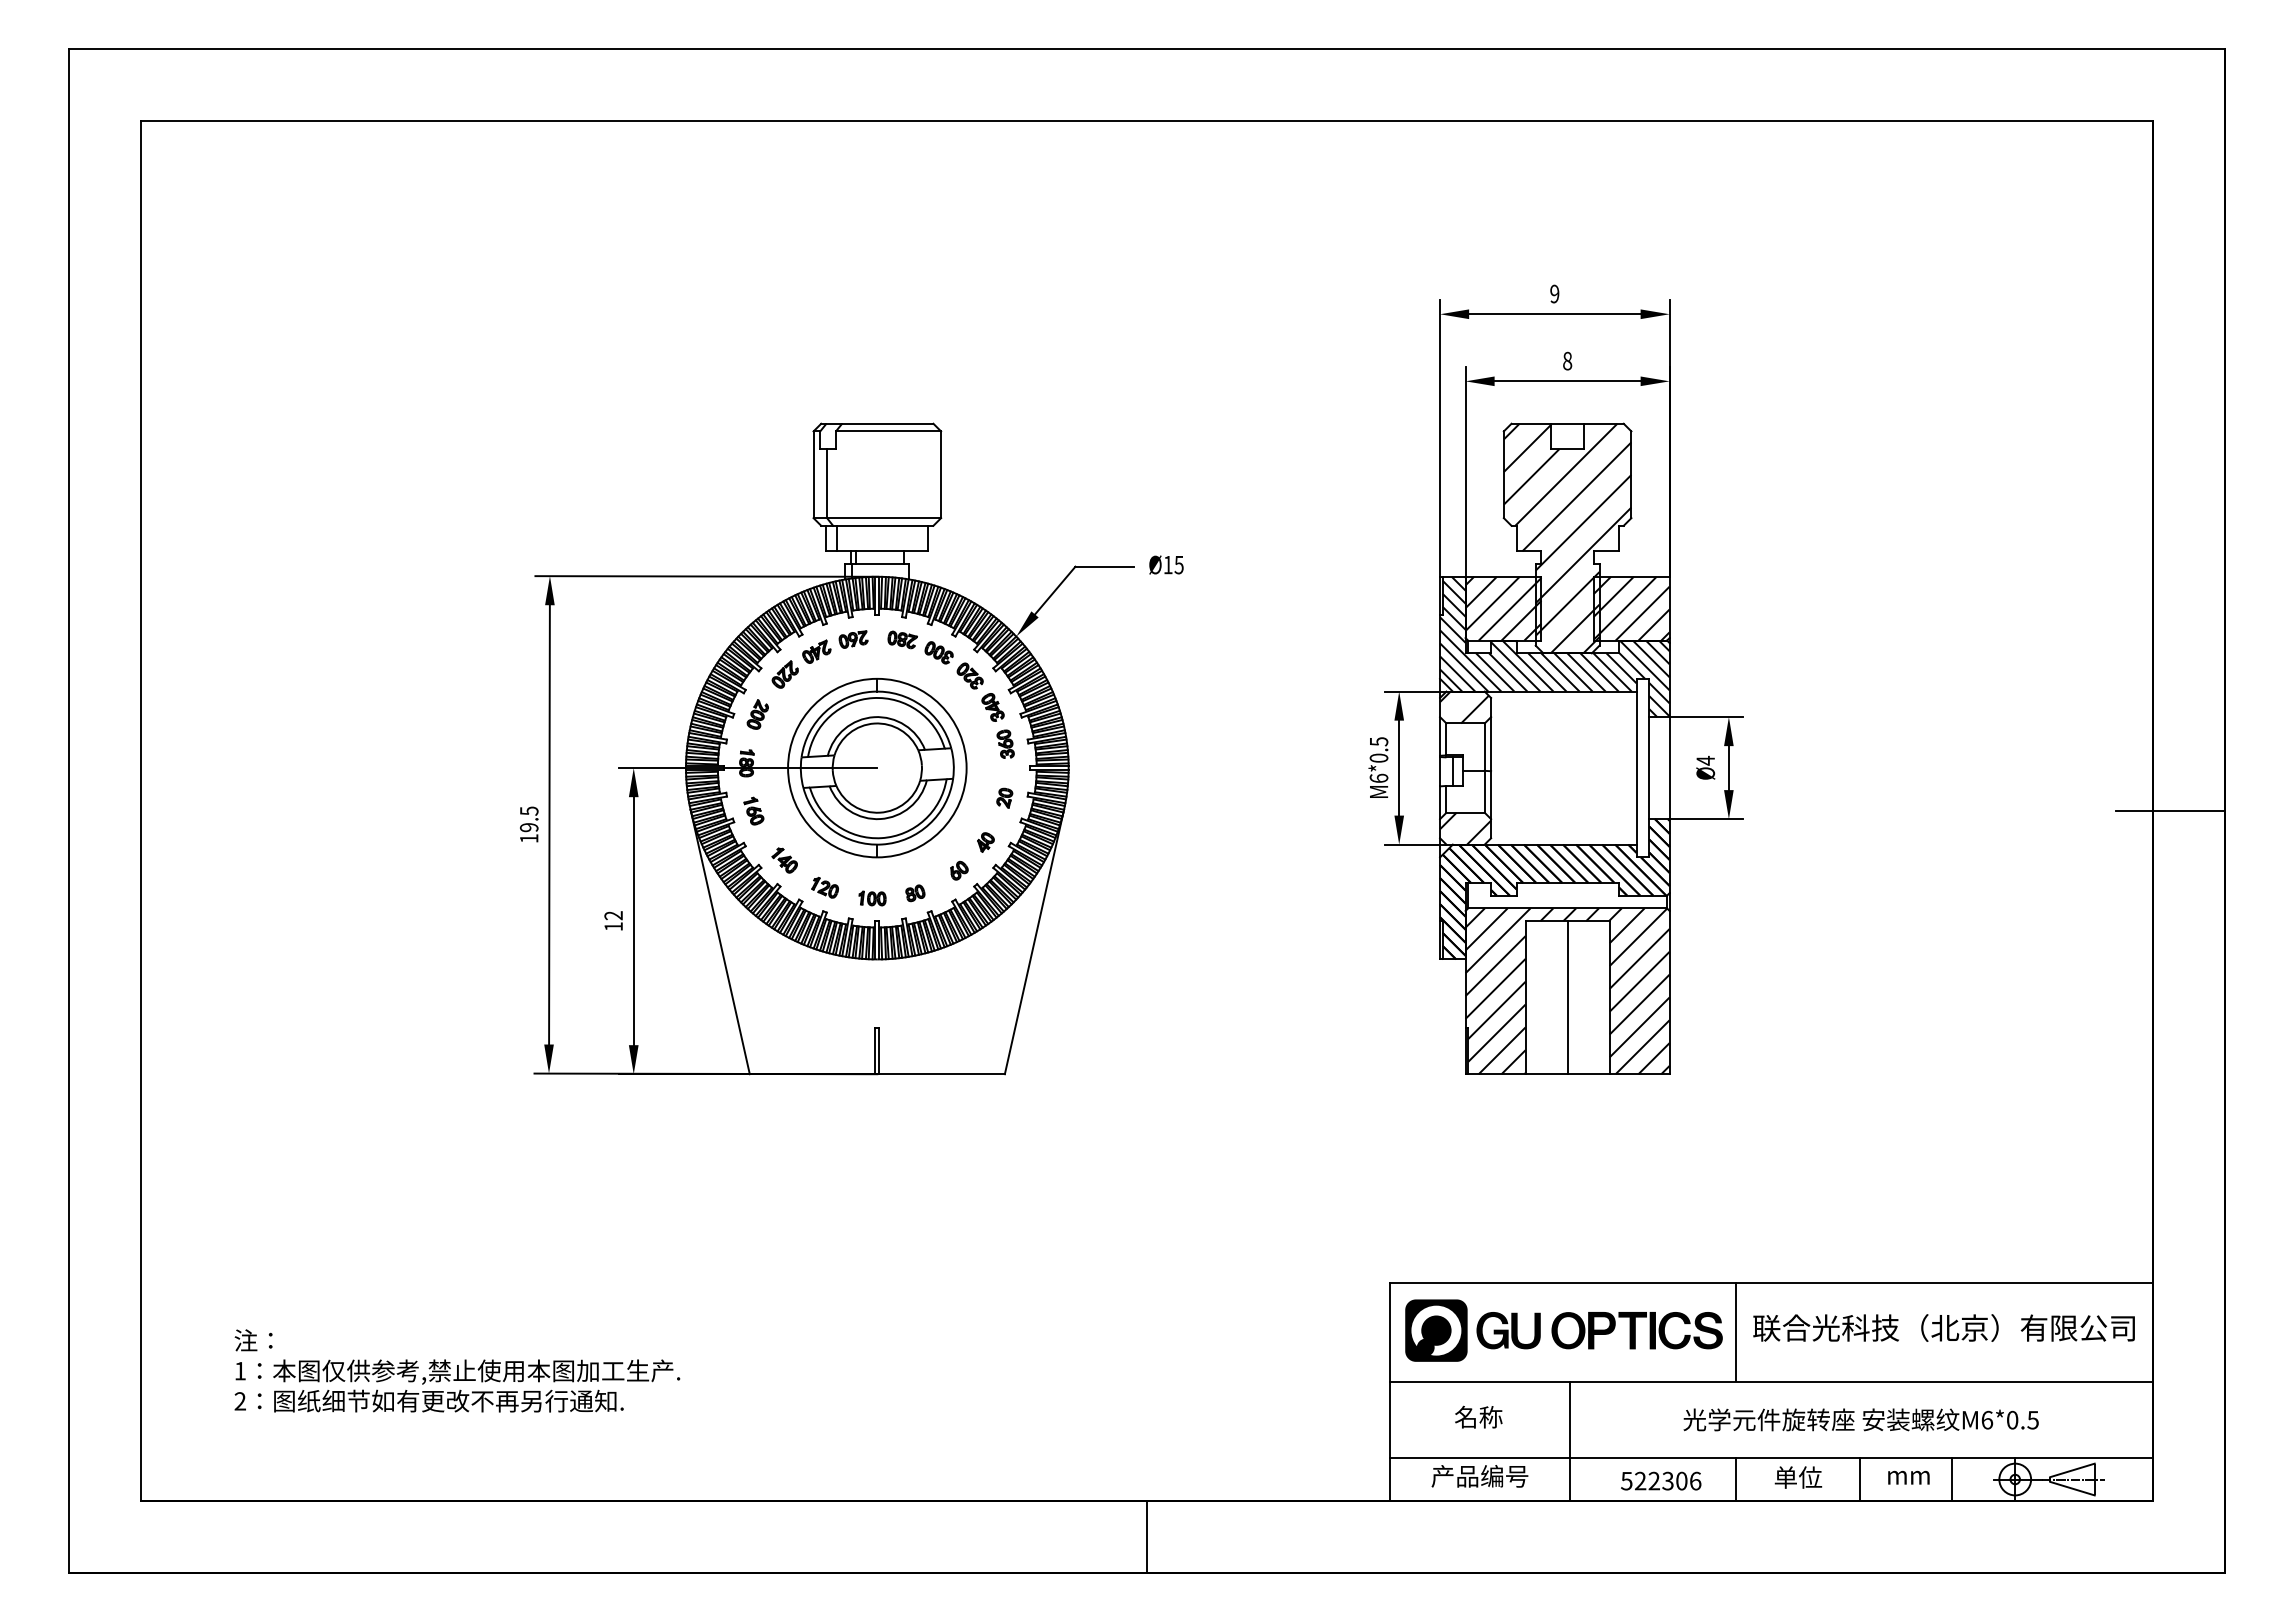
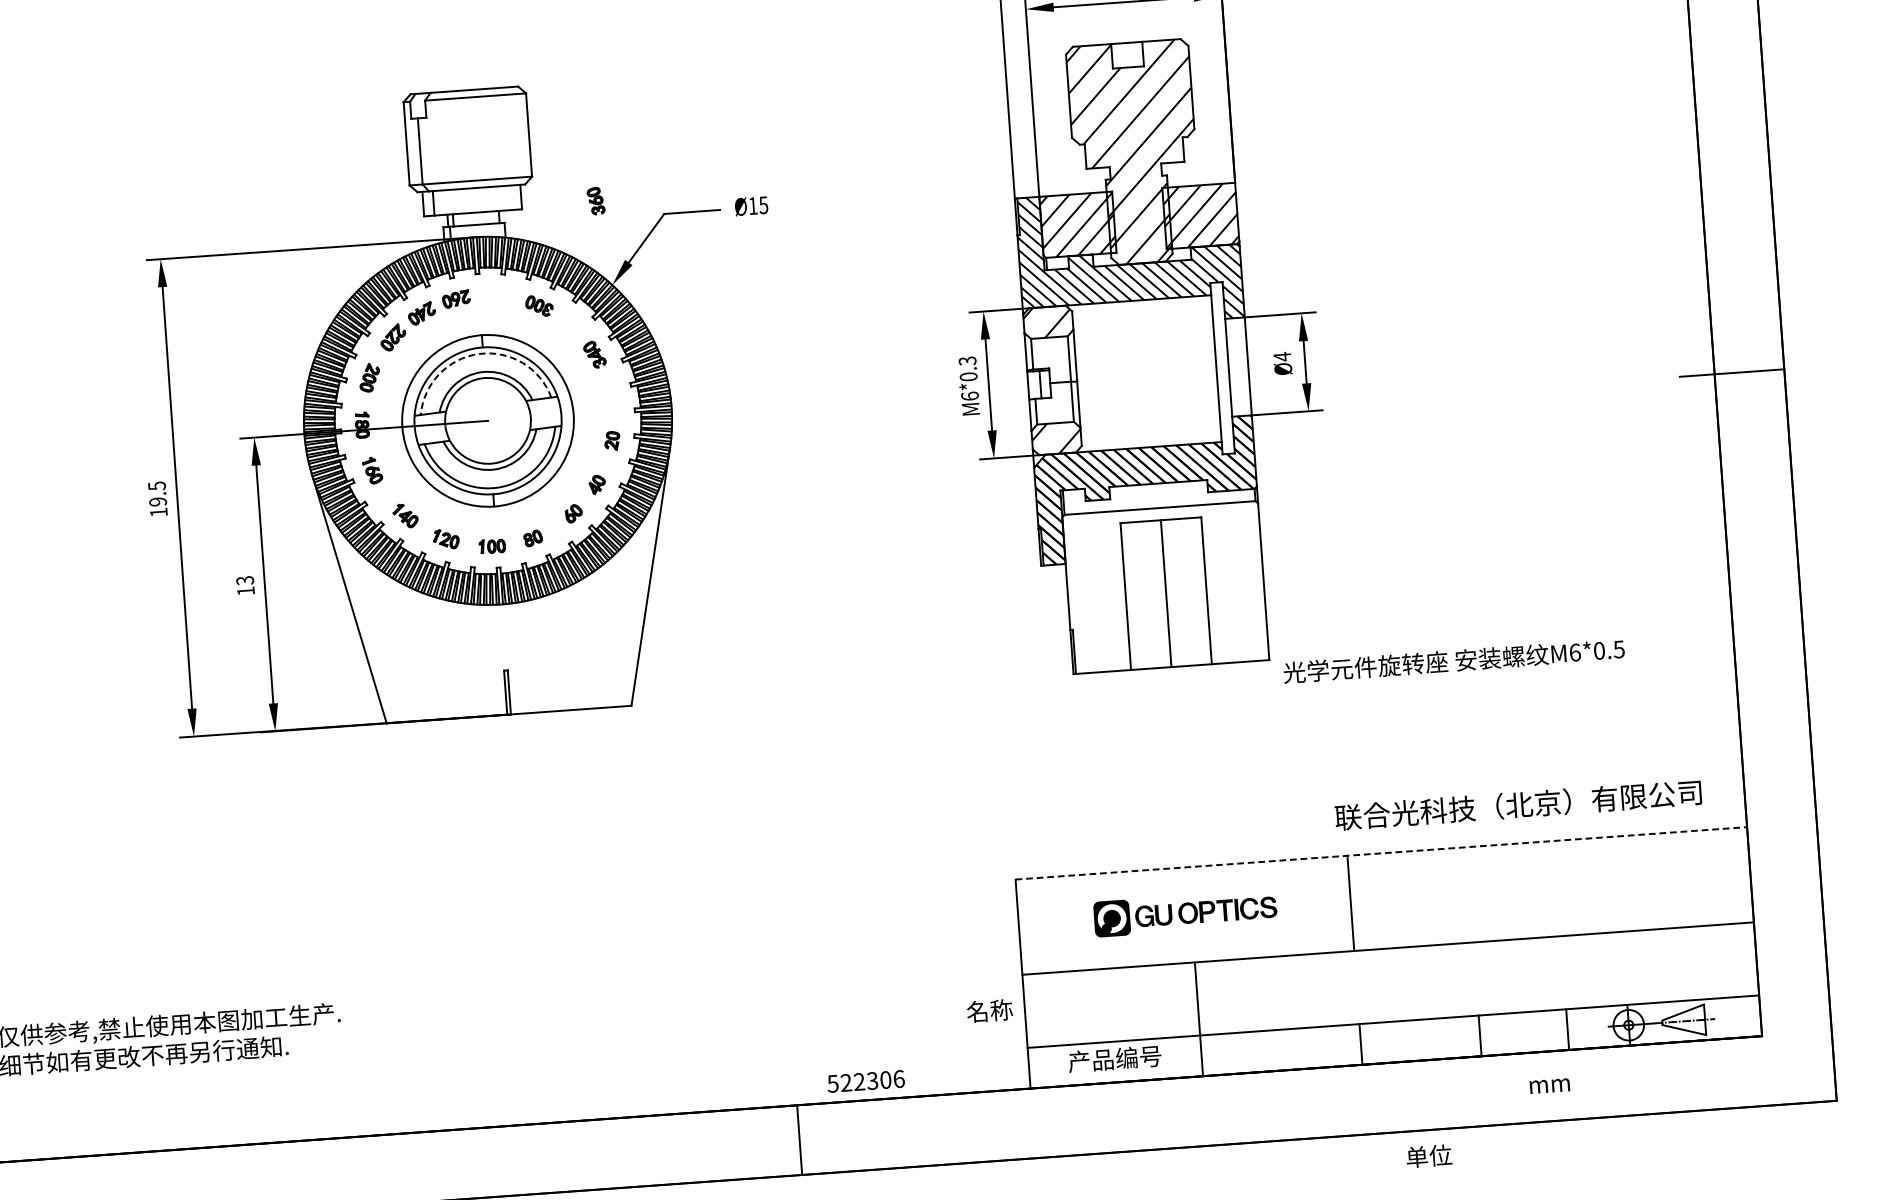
part: (902, 639) -> (503, 295), removed
part: (969, 675) -> (570, 325), removed
arc: (873, 698) -> (479, 354), solid -> dashed
text: (1378, 741) -> (967, 360), M6*0.5 -> M6*0.3
part: (1005, 743) -> (595, 200), moved
text: (613, 915) -> (245, 580), 12 -> 13
hatch: (1567, 991) -> (1165, 587), removed
line: (1771, 1282) -> (1381, 852), solid -> dashed
text: (1943, 1327) -> (1517, 804), moved
part: (1563, 1330) -> (1185, 913), size x0.6
text: (1478, 1416) -> (989, 1010), moved
text: (1860, 1419) -> (1453, 660), moved
text: (1798, 1477) -> (1429, 1156), moved
text: (1908, 1477) -> (1549, 1085), moved
text: (1661, 1480) -> (866, 1080), moved

